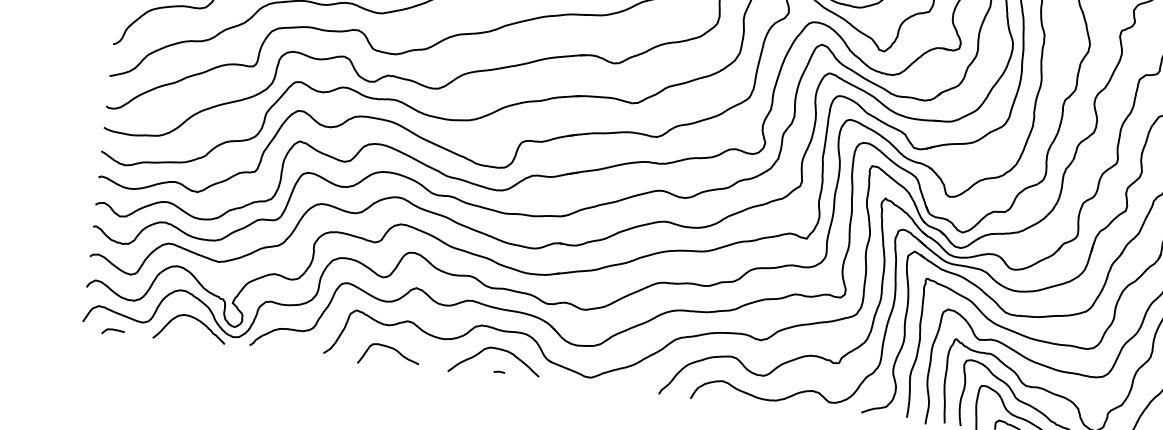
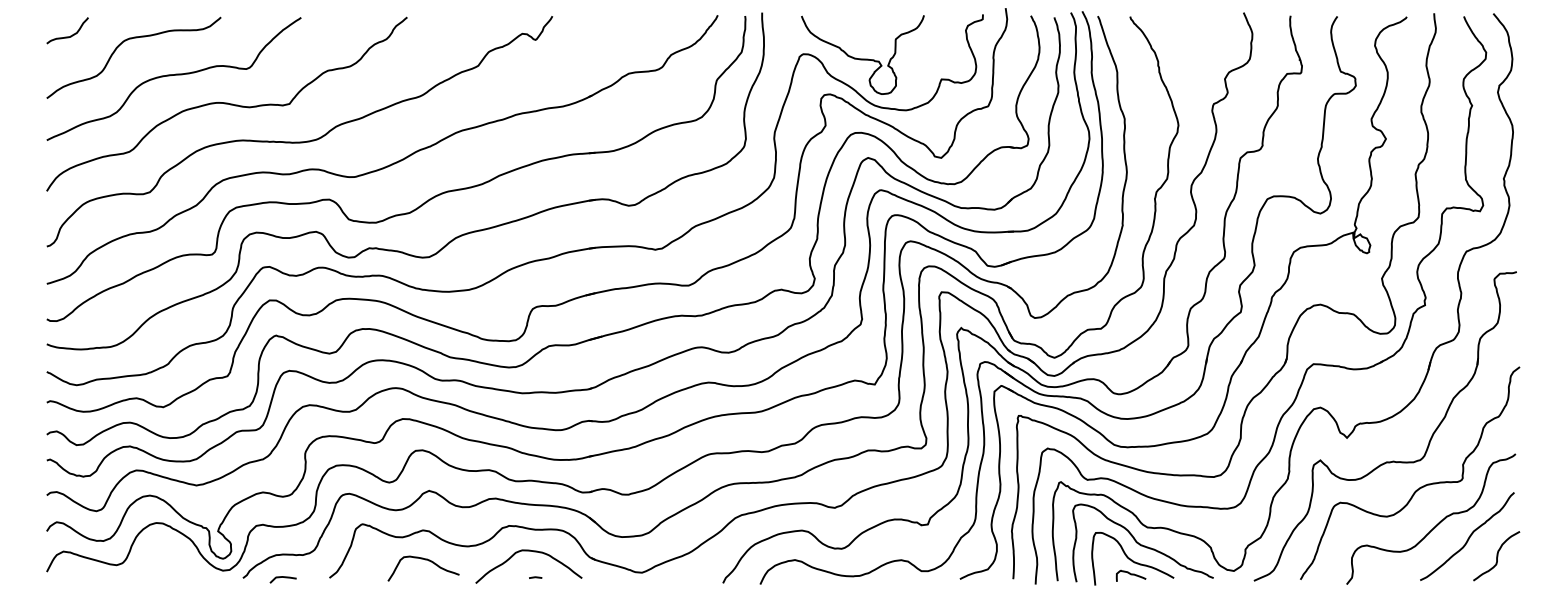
curve: (195, 319) -> (177, 555), removed
curve: (112, 329) -> (282, 577), moved
curve: (391, 348) -> (425, 560), moved

